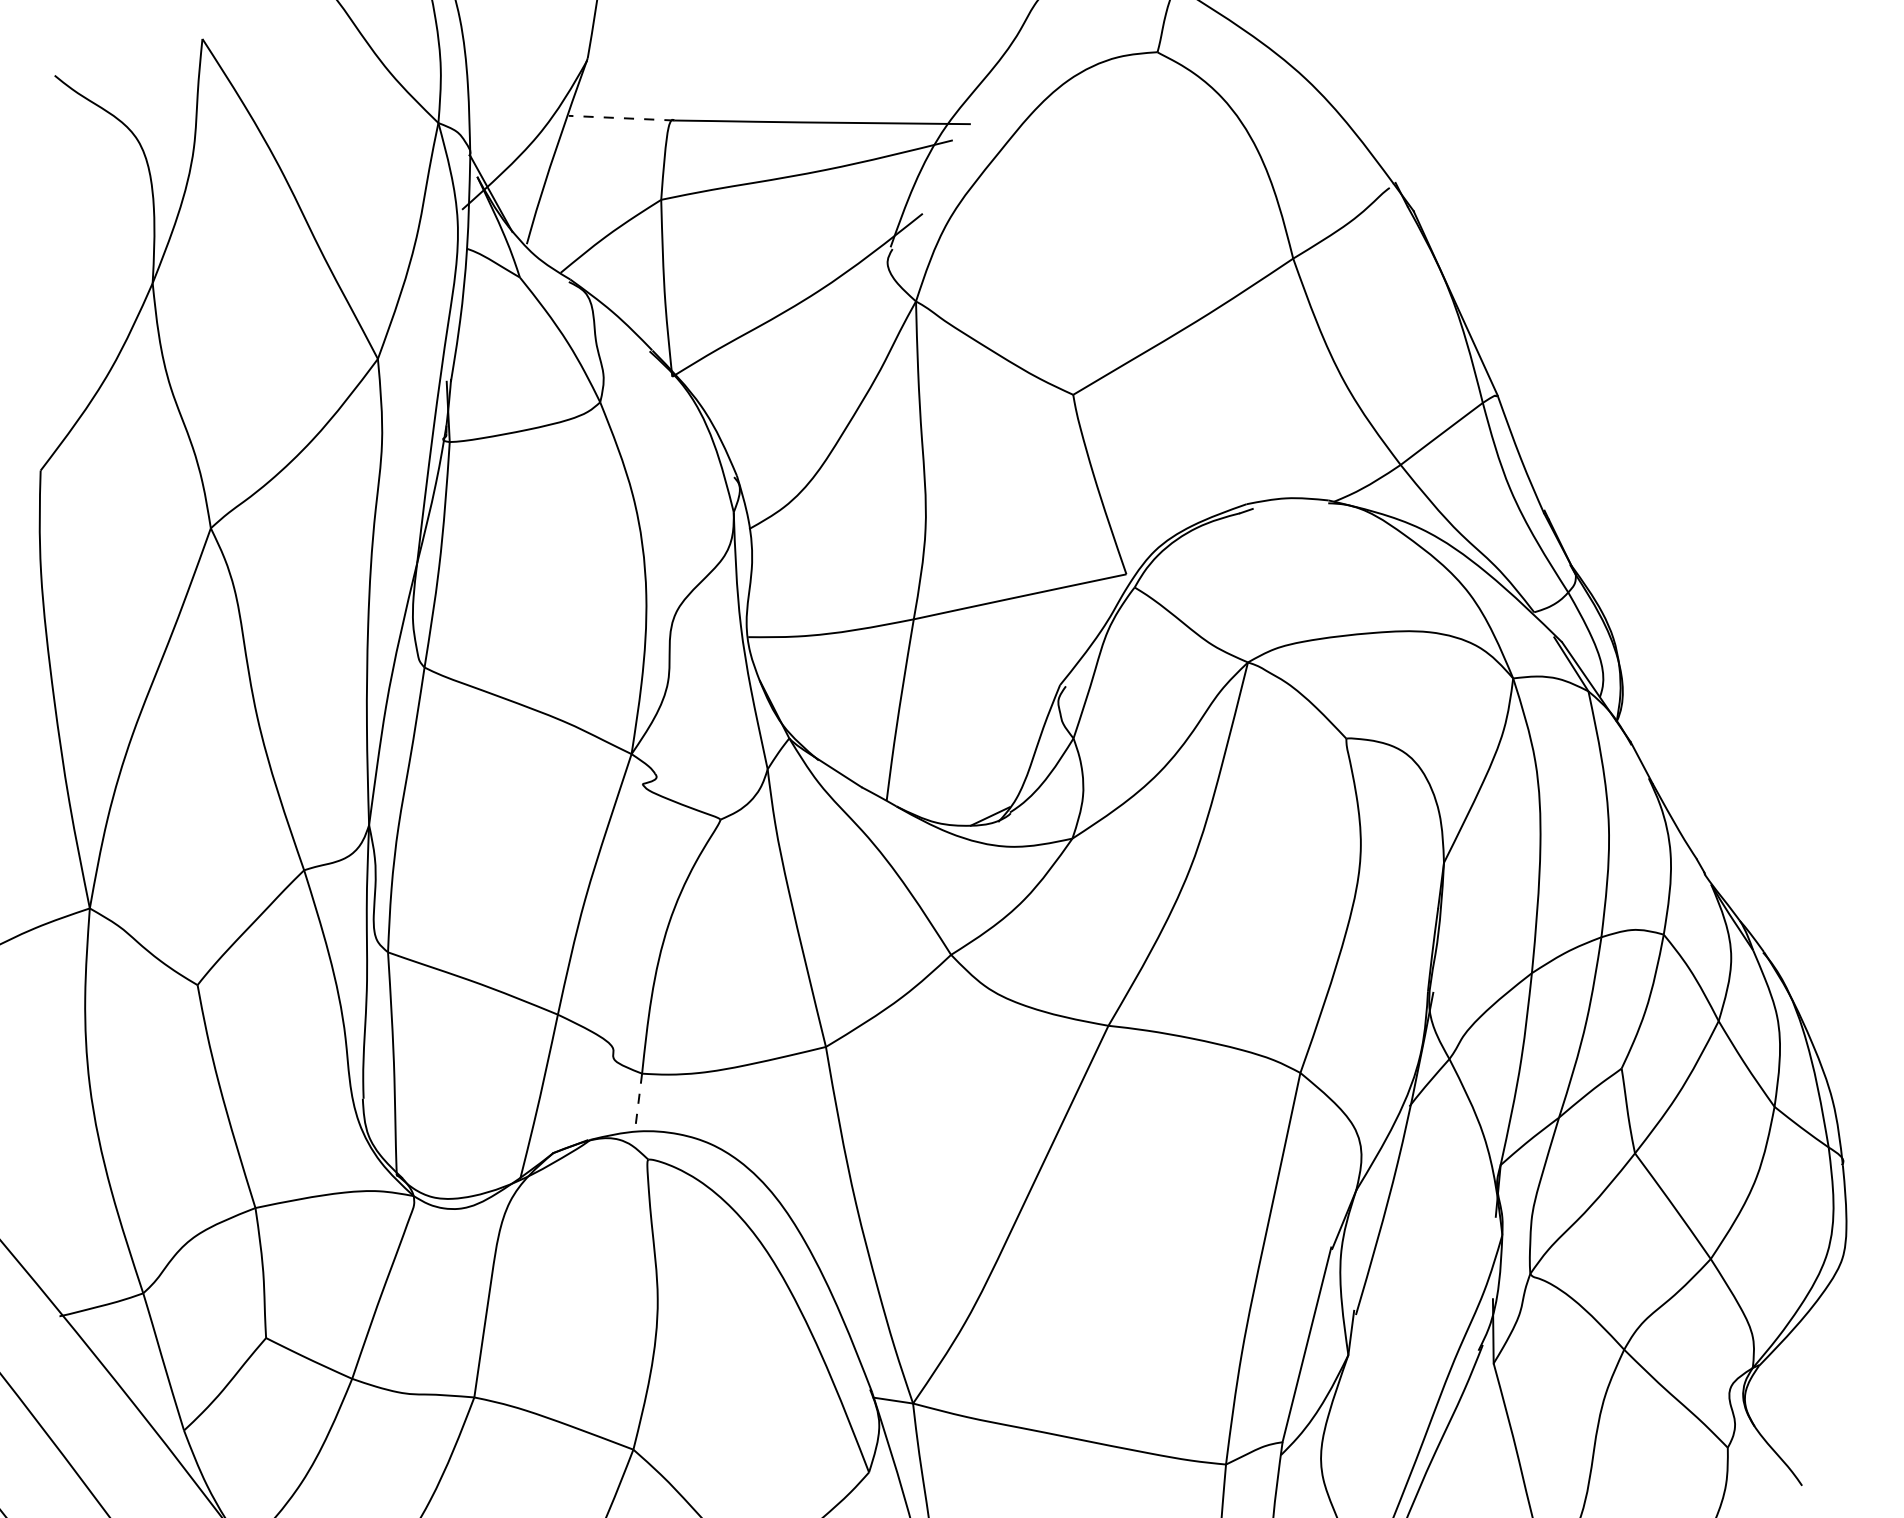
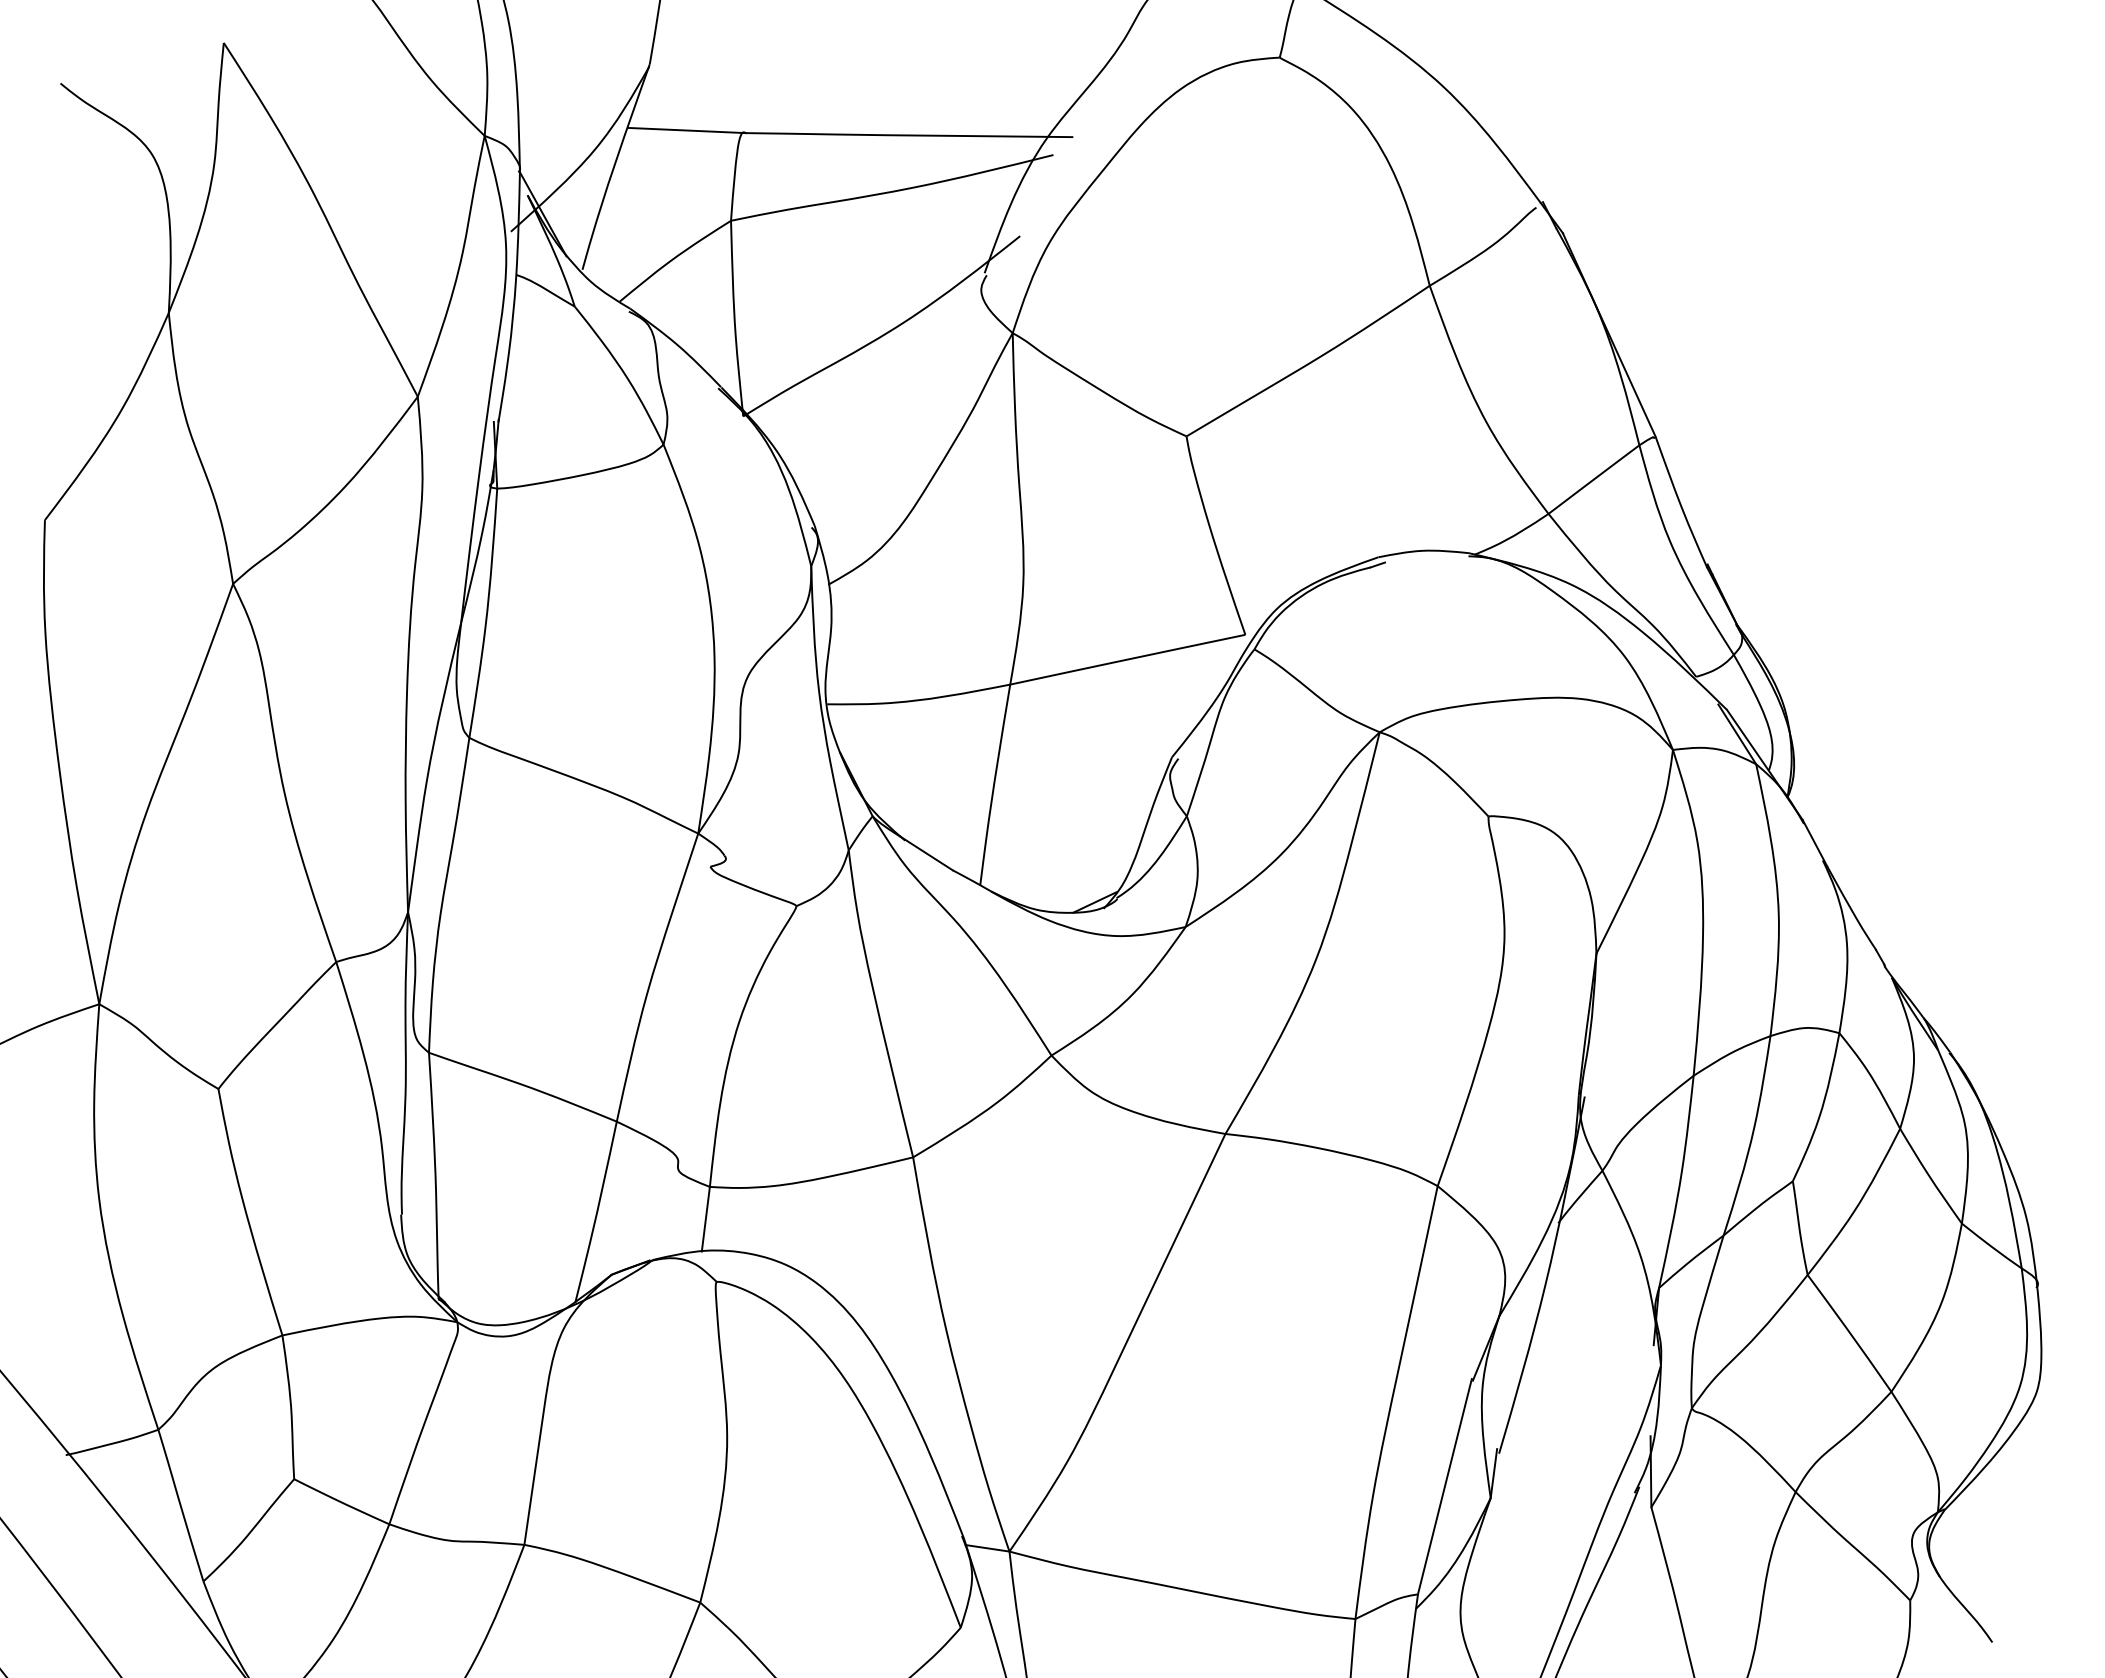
line: (621, 118) -> (687, 130), dashed -> solid
line: (638, 1103) -> (705, 1219), dashed -> solid

